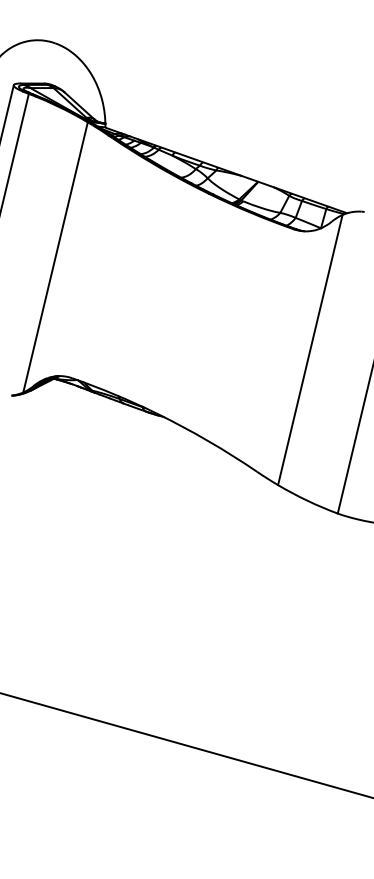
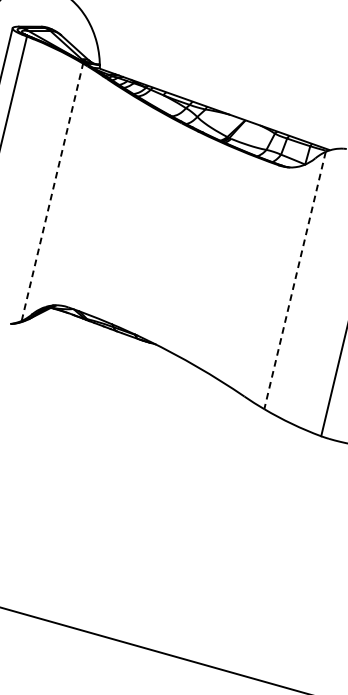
line: (55, 257) -> (52, 192), solid -> dashed
line: (310, 350) -> (295, 280), solid -> dashed

